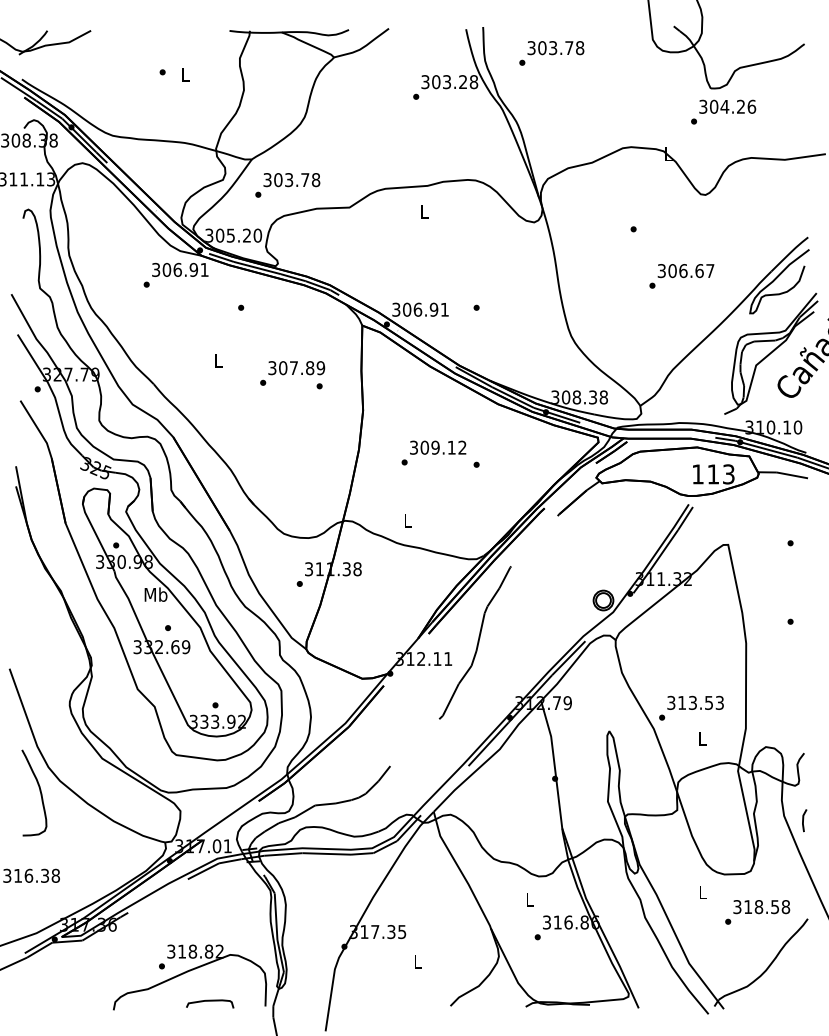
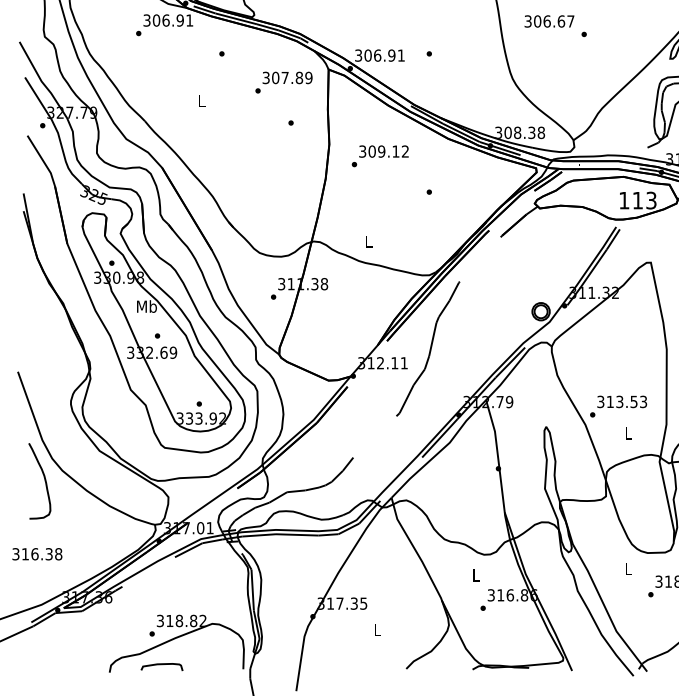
text: (685, 271) -> (549, 21), moved
text: (292, 373) -> (283, 82), moved
text: (433, 452) -> (379, 155), moved
curve: (210, 1001) -> (162, 664), moved

